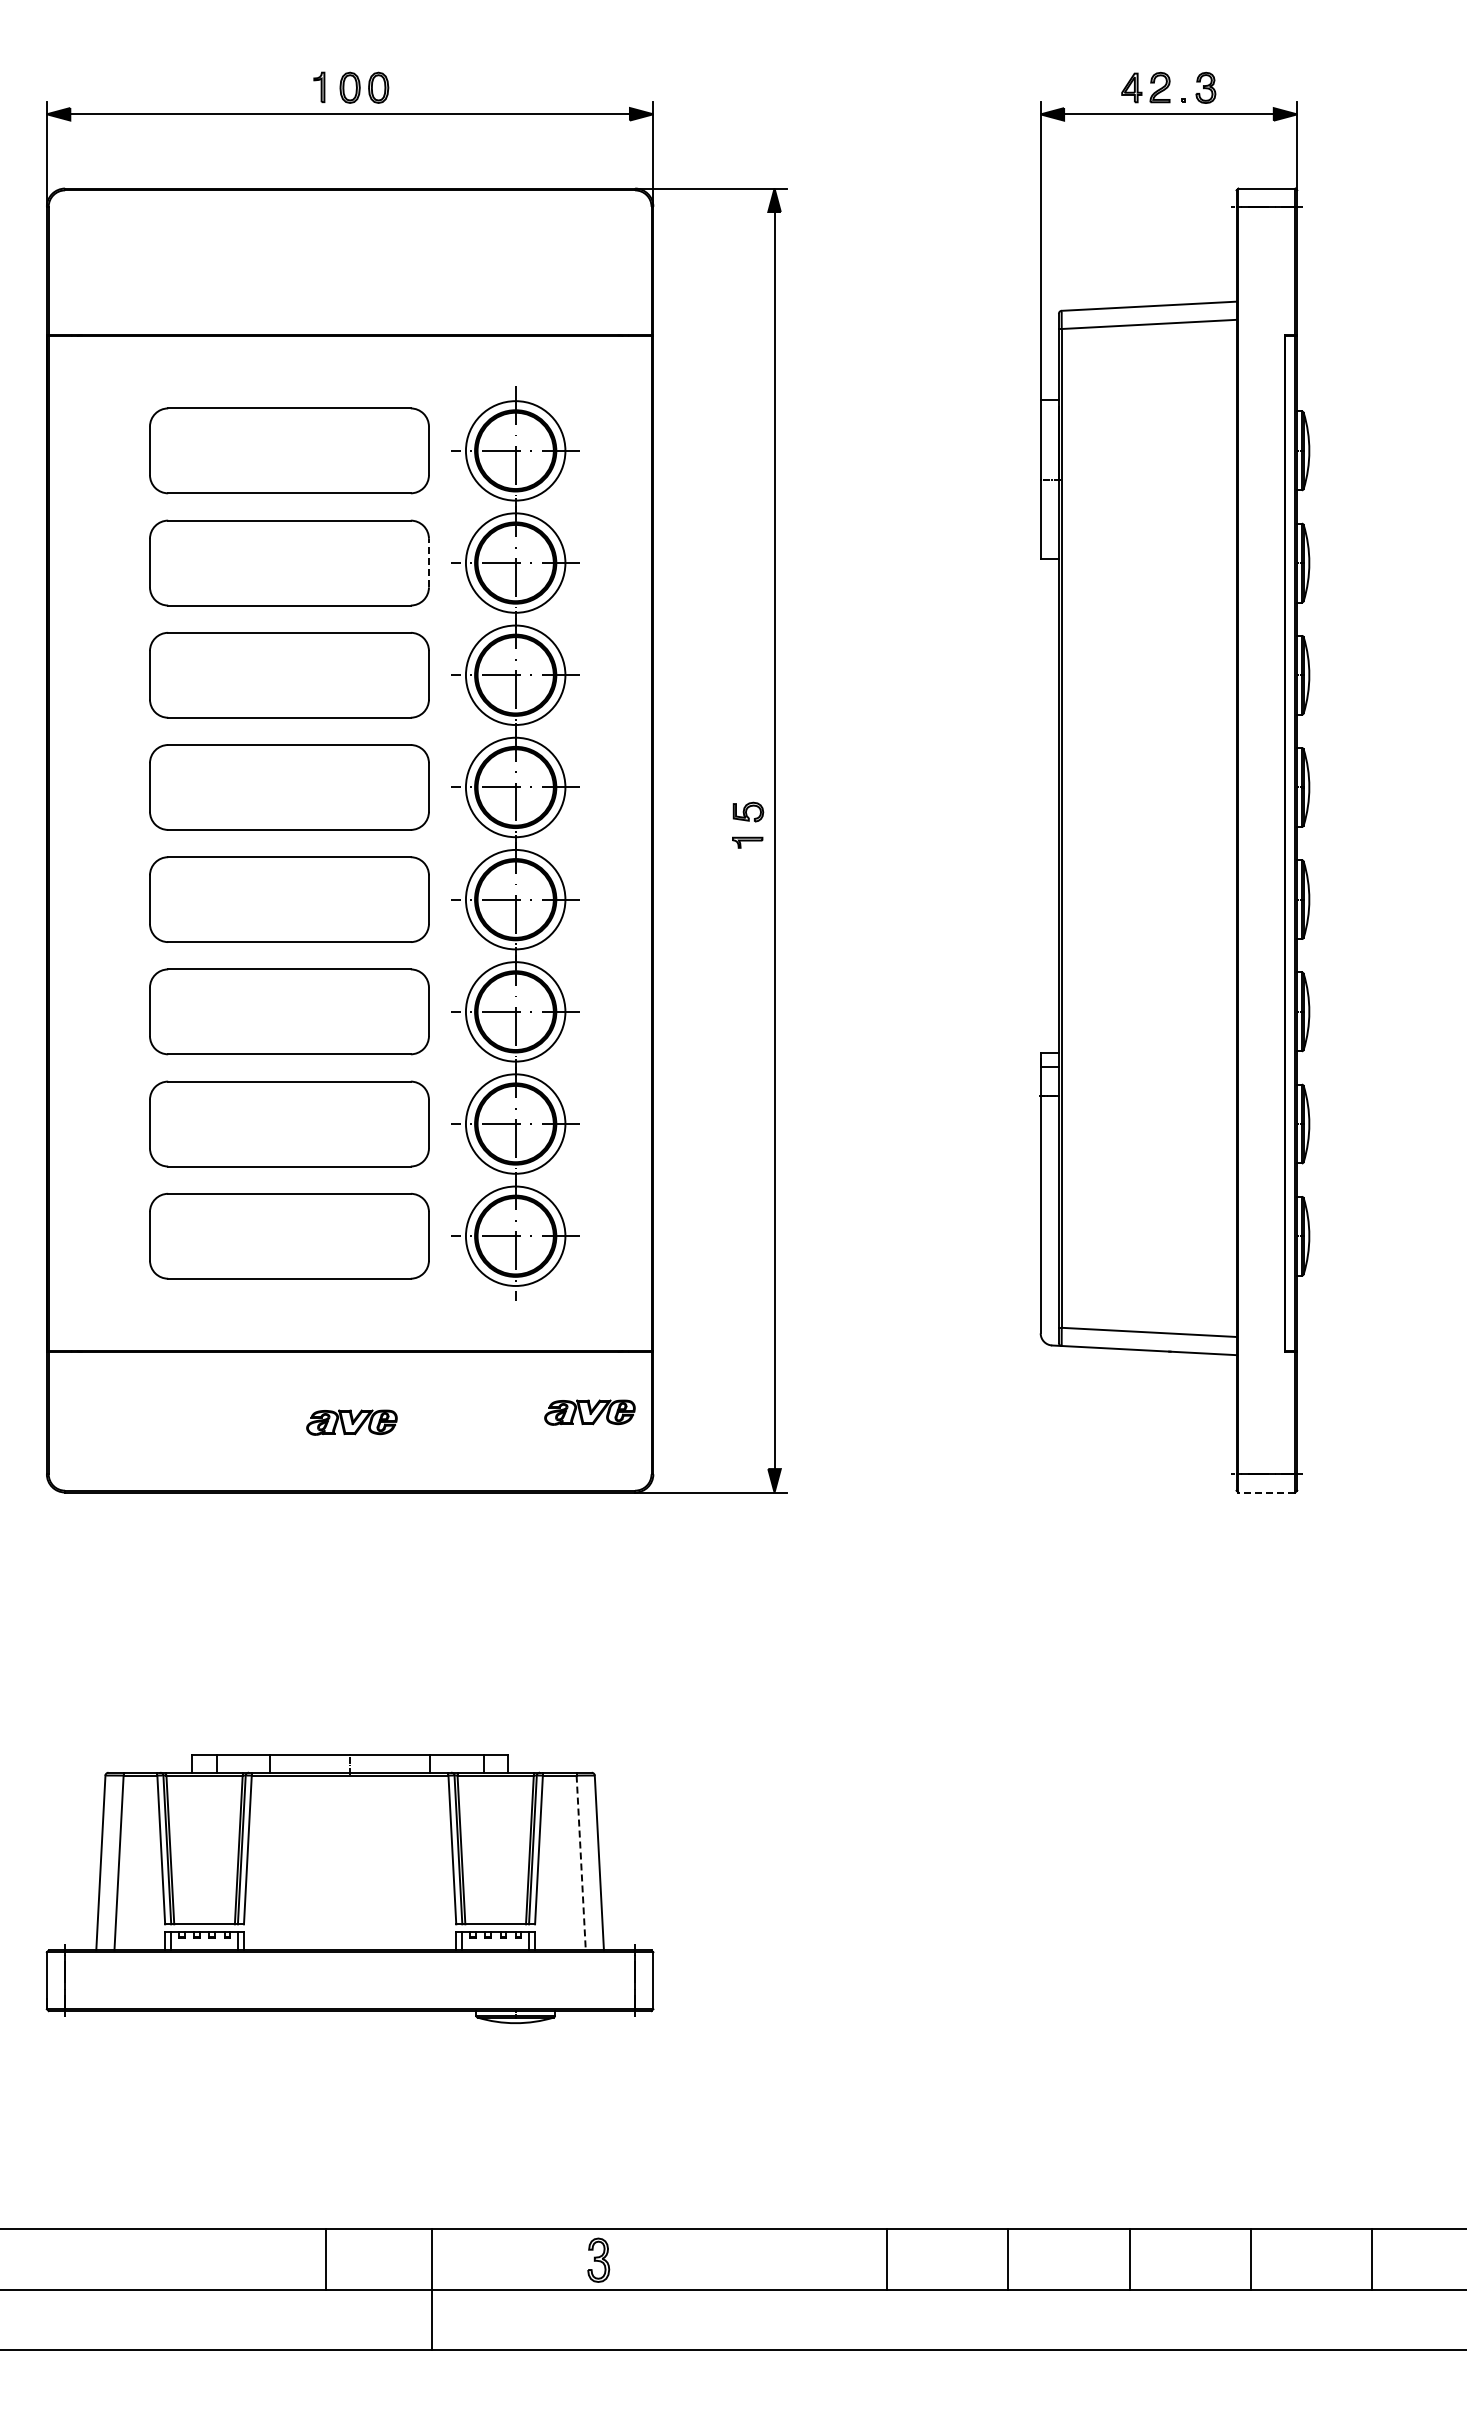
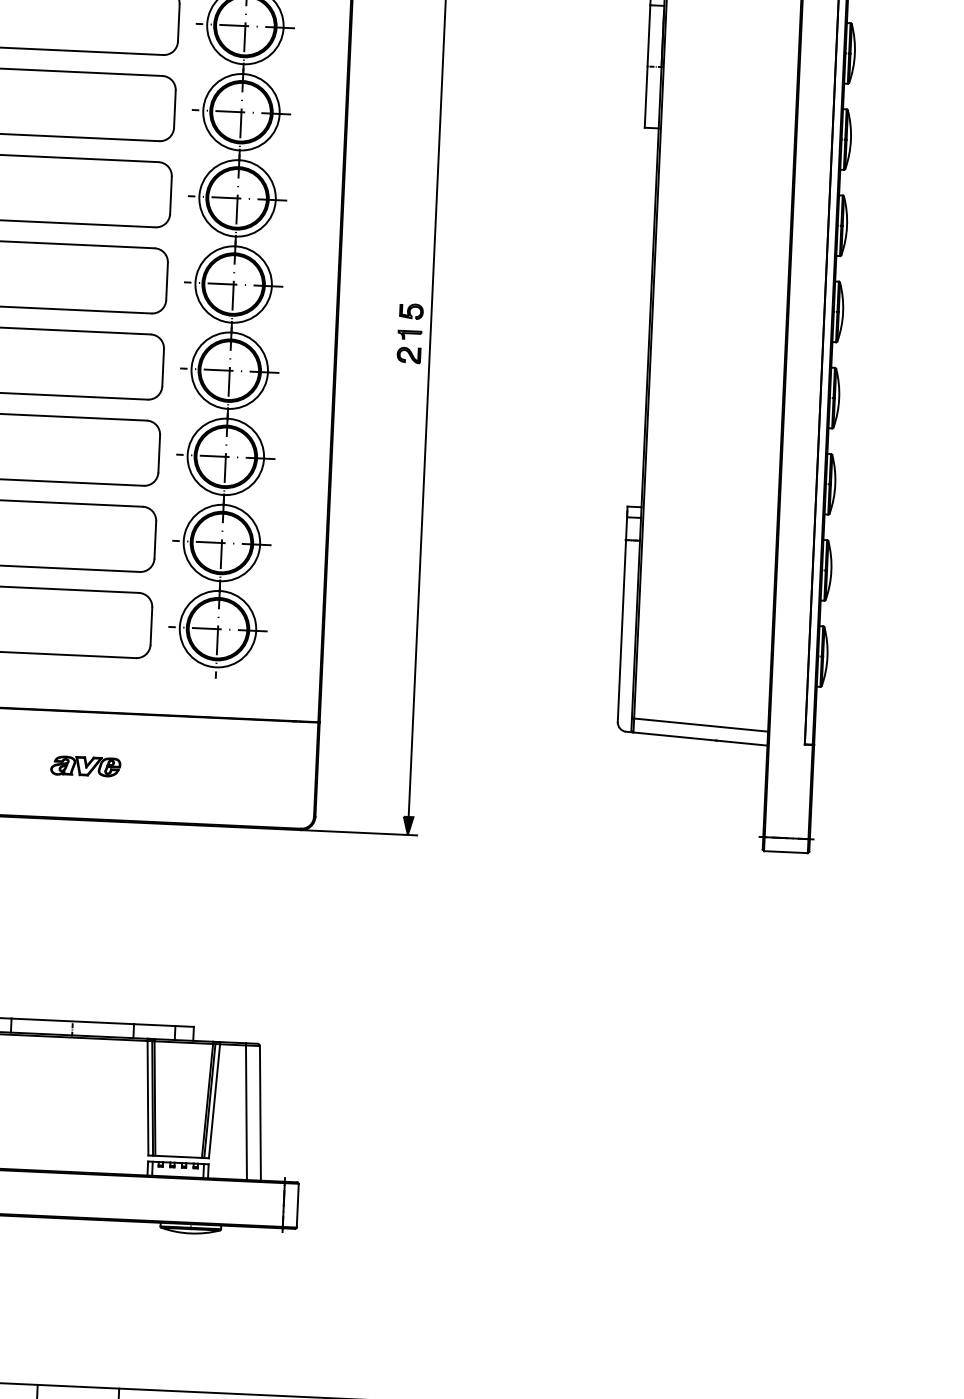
line: (428, 562) -> (174, 108), dashed -> solid
part: (747, 868) -> (408, 354), added
part: (589, 1412) -> (268, 767), removed
line: (1266, 1492) -> (785, 852), dashed -> solid
line: (581, 1863) -> (246, 1113), dashed -> solid

